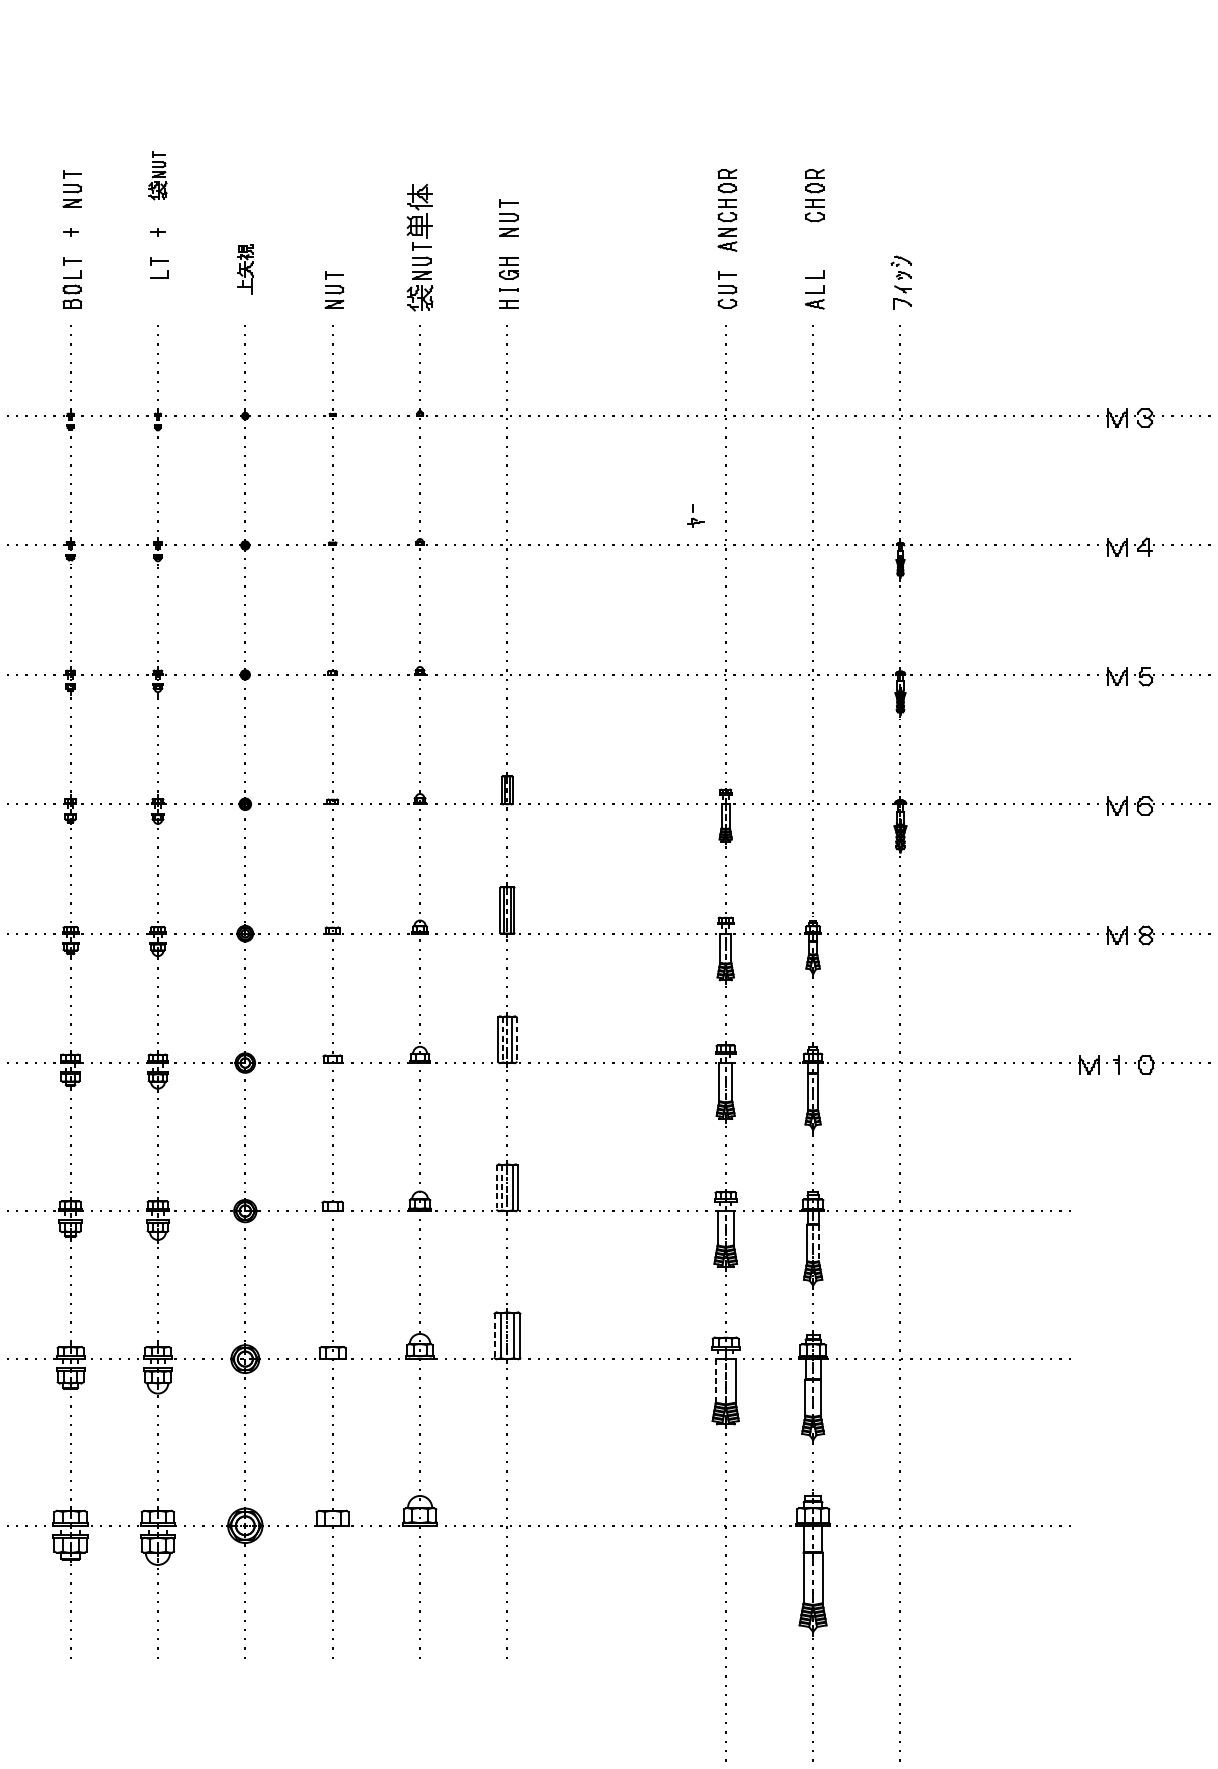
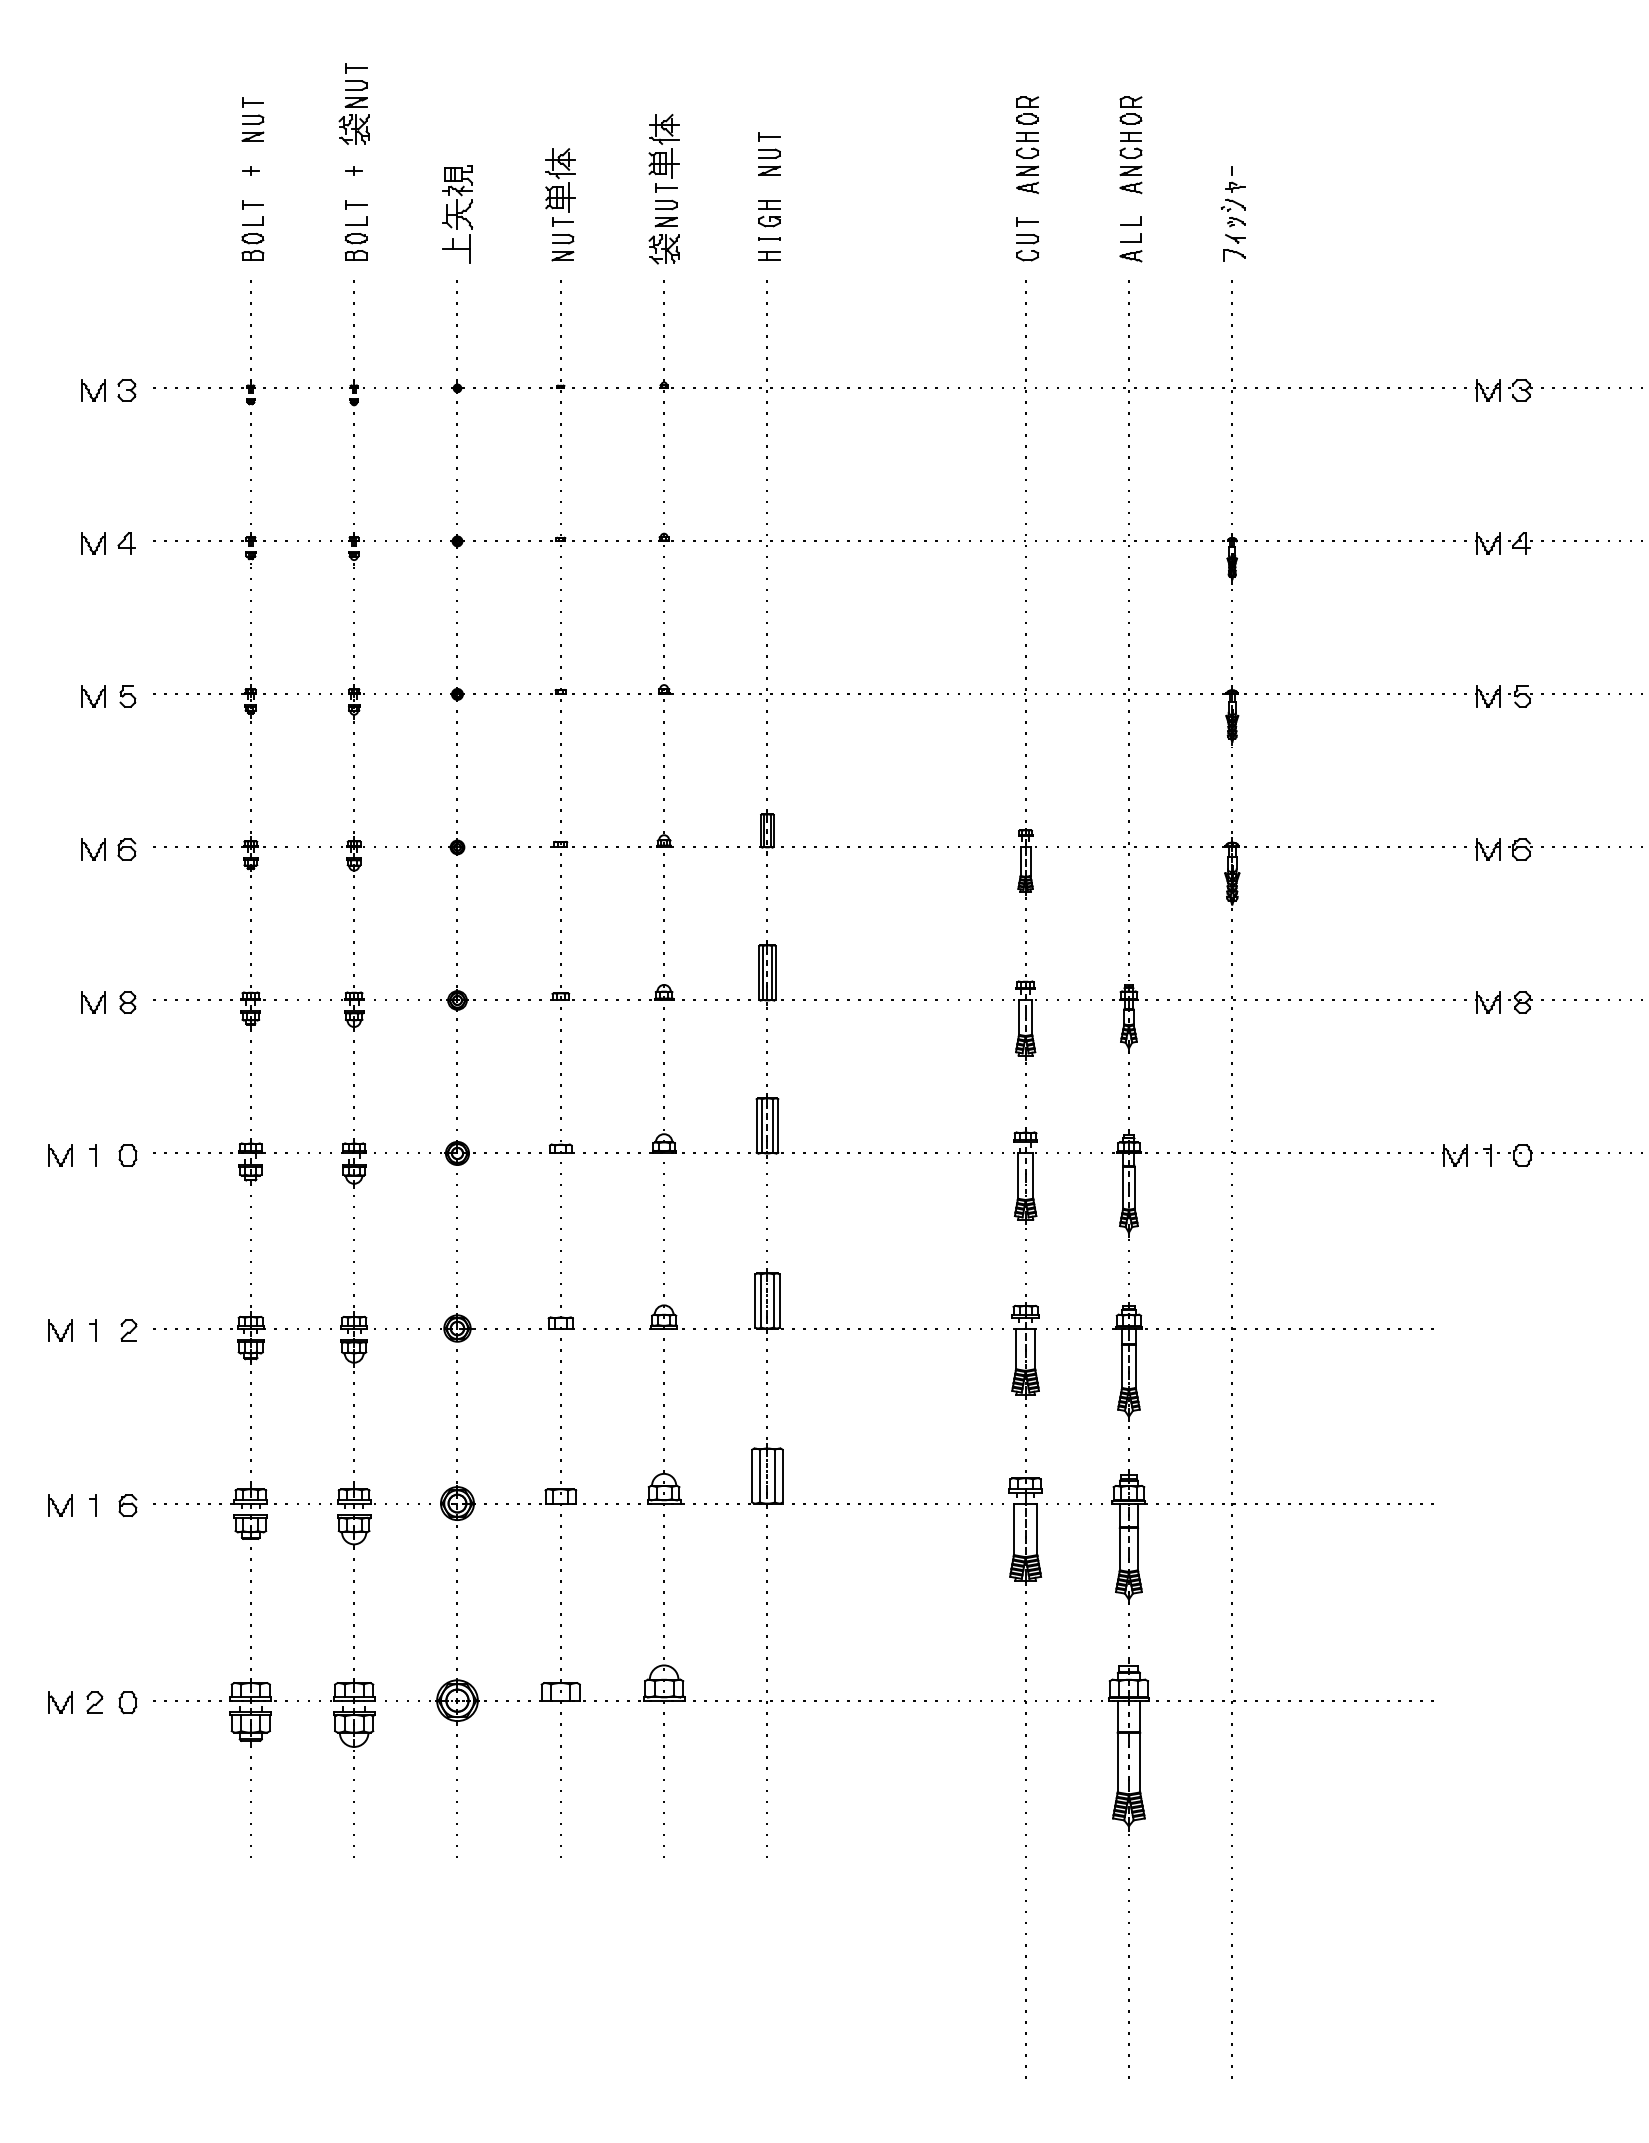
part: (157, 175) -> (353, 103), size x1.43
part: (814, 239) -> (1130, 179), added
part: (332, 240) -> (560, 180), added
part: (245, 269) -> (457, 214), size x1.67
part: (159, 296) -> (355, 246), added
part: (696, 515) -> (1235, 179), moved
line: (503, 1039) -> (762, 1125), dashed -> solid
line: (516, 1039) -> (778, 1125), dashed -> solid
line: (497, 1188) -> (755, 1301), dashed -> solid
line: (502, 1188) -> (761, 1301), dashed -> solid
line: (818, 1244) -> (1135, 1367), dashed -> solid
line: (494, 1336) -> (752, 1476), dashed -> solid
line: (715, 1381) -> (1013, 1529), dashed -> solid

